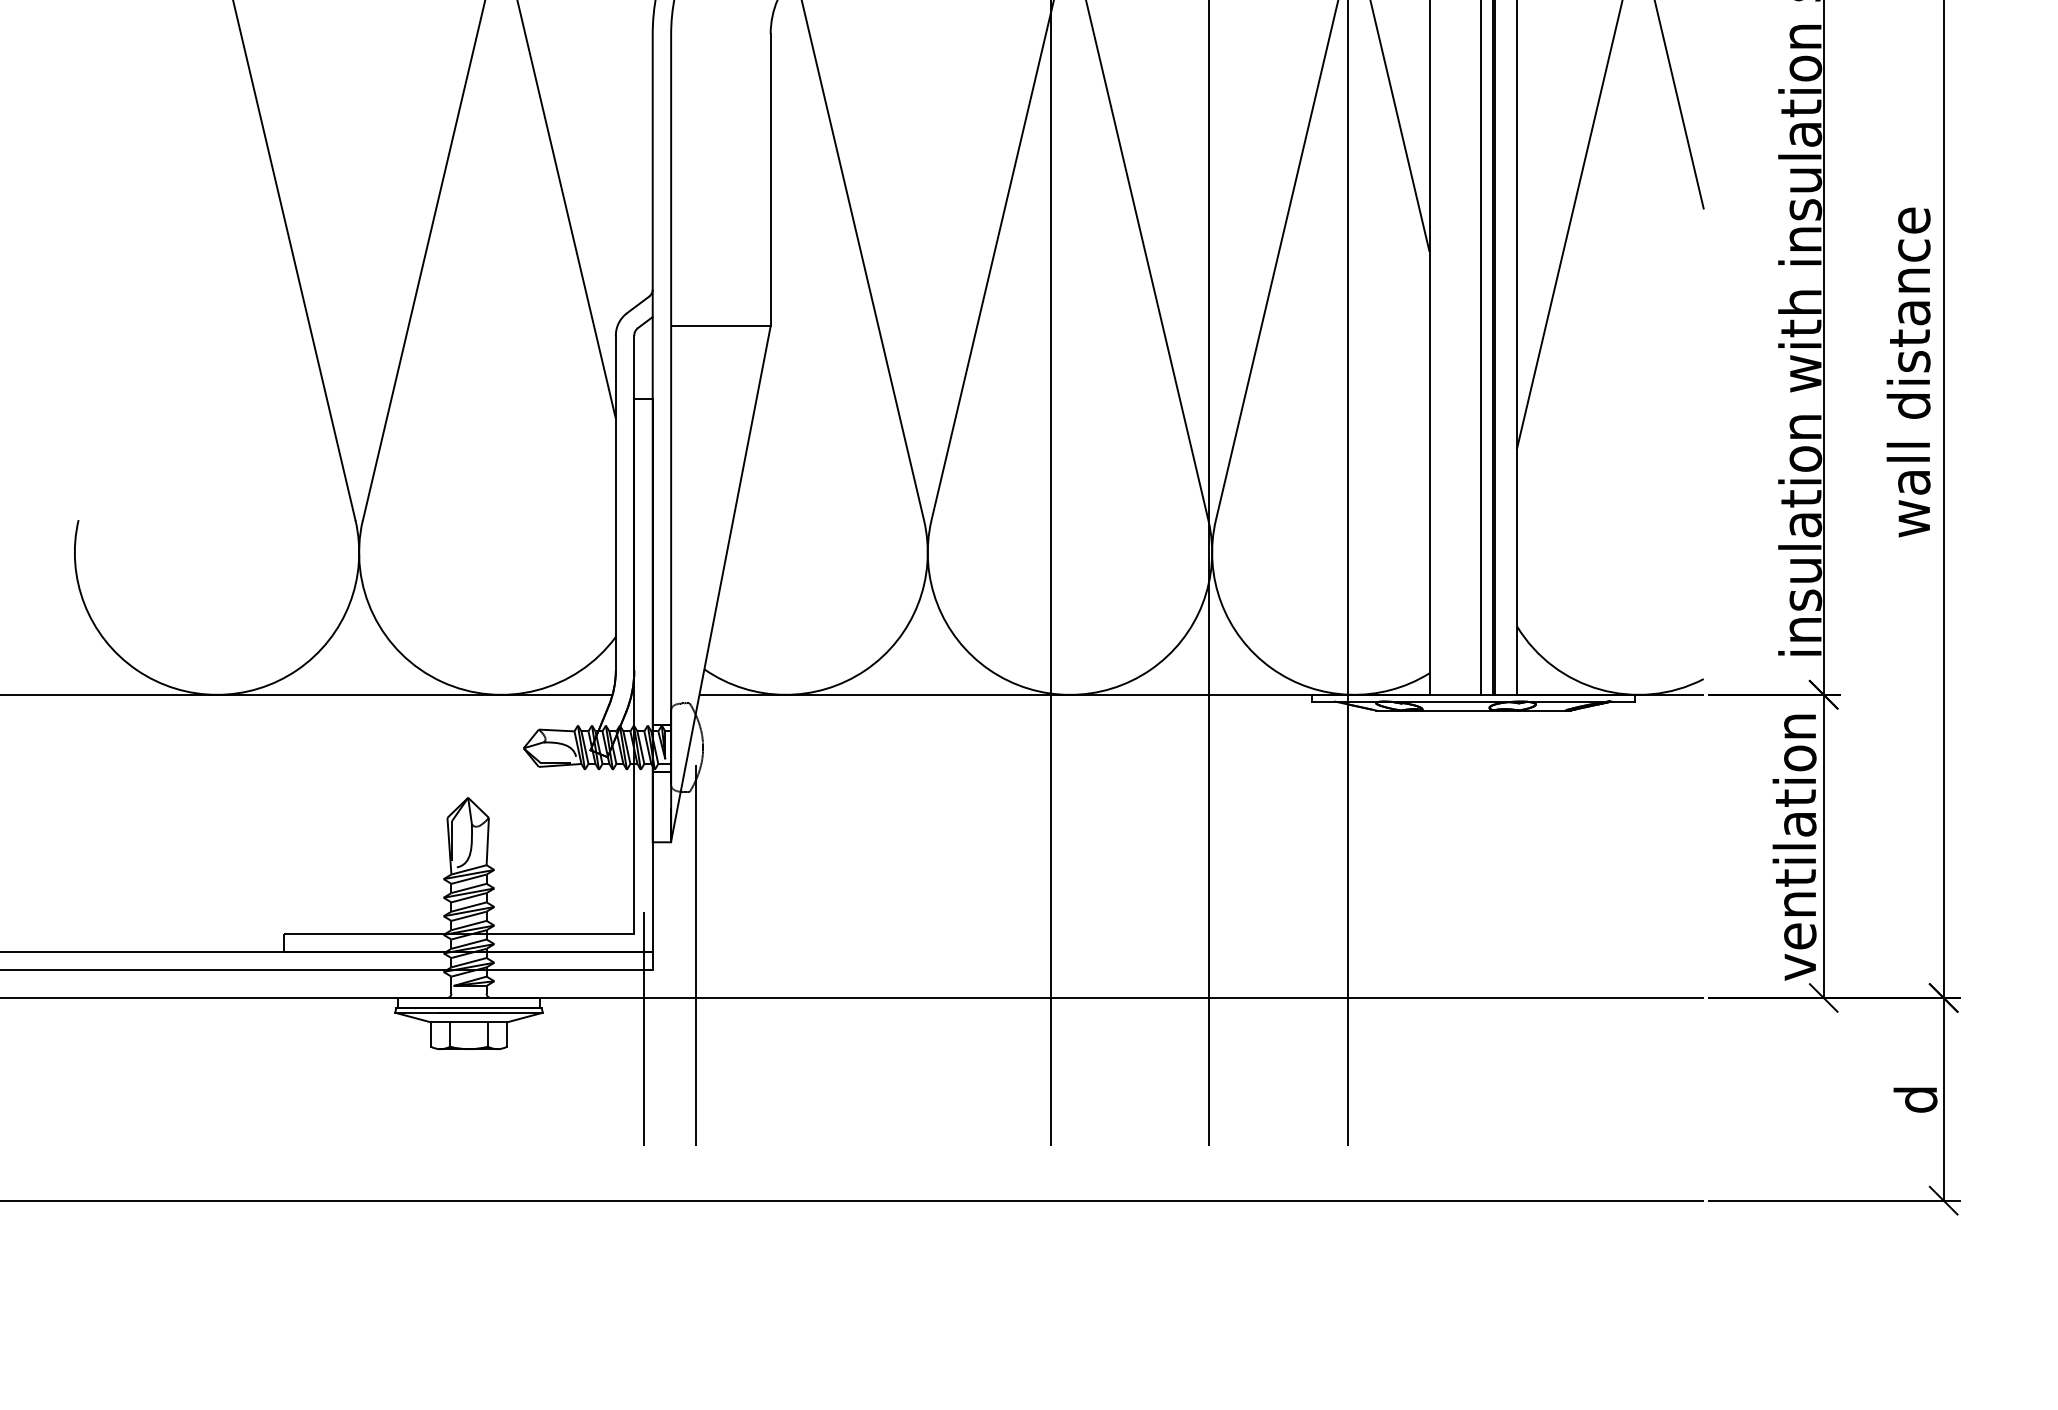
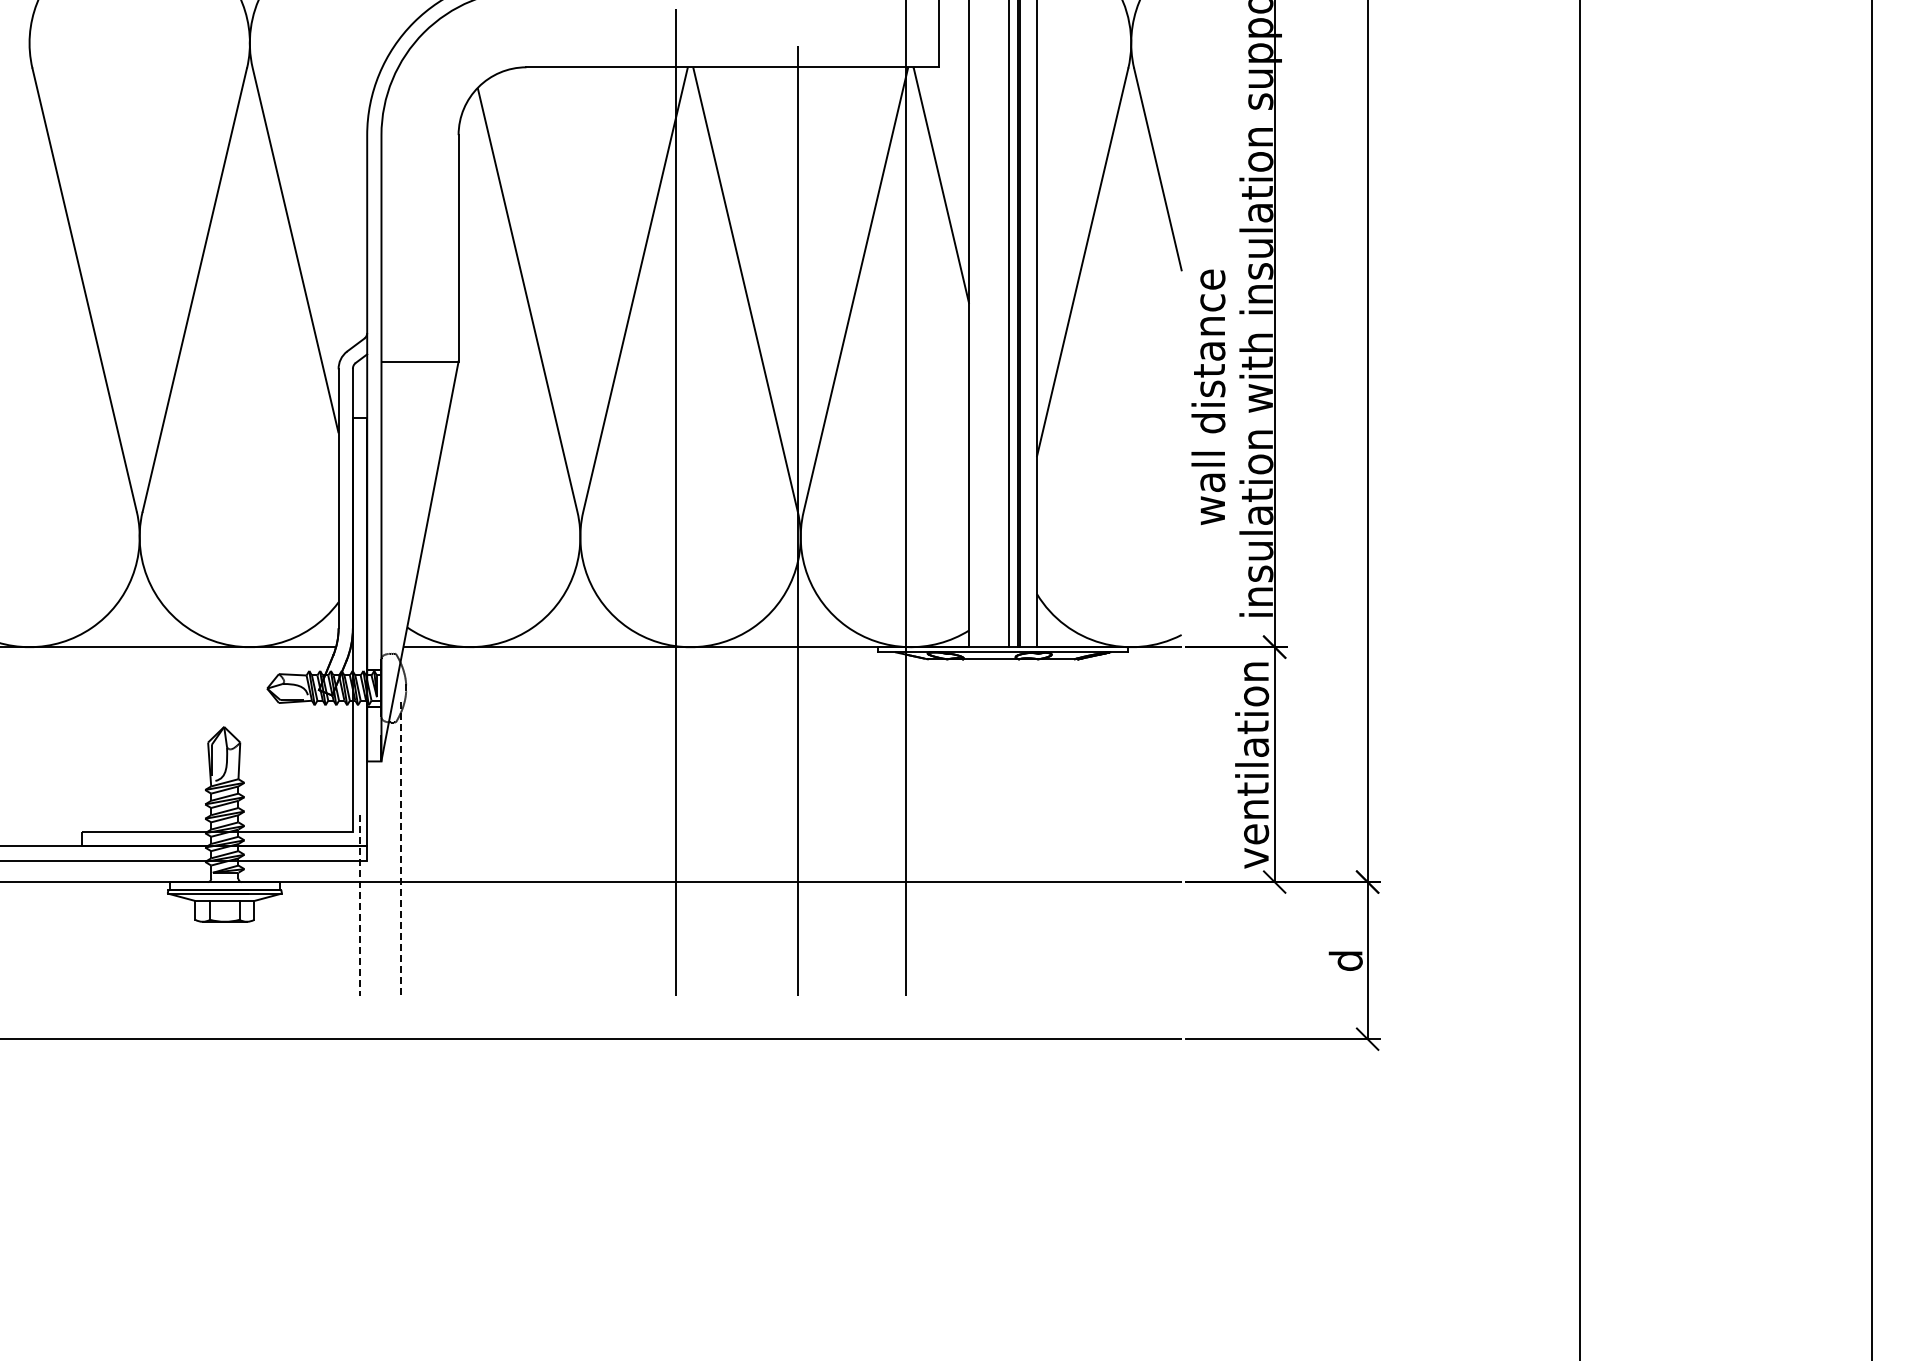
text: (1908, 372) -> (1208, 397), moved
line: (695, 955) -> (400, 849), solid -> dashed
line: (644, 1028) -> (360, 905), solid -> dashed

